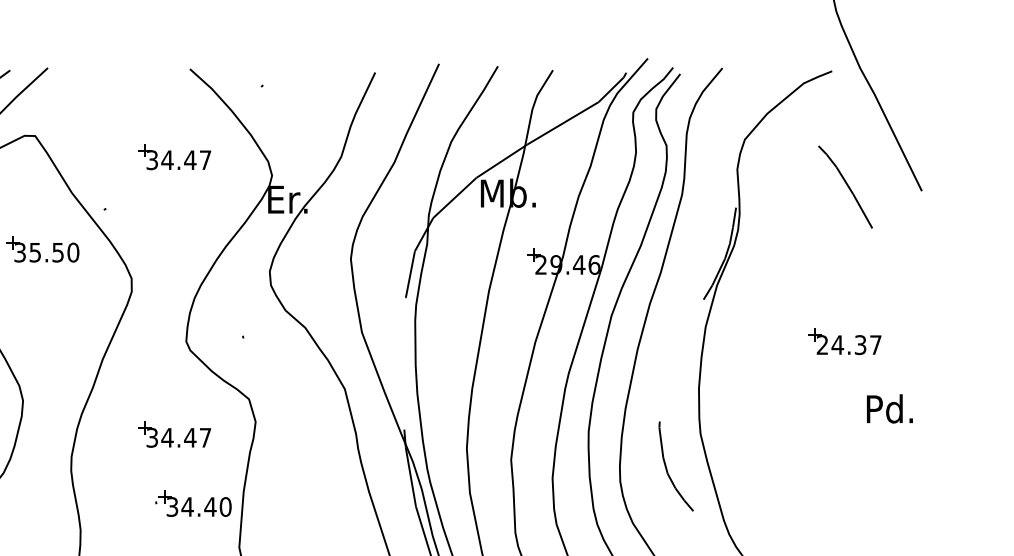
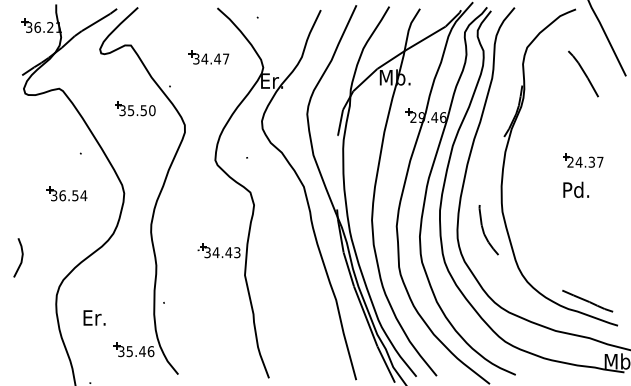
text: (890, 408) -> (576, 189), moved
part: (173, 435) -> (208, 212), removed
text: (225, 506) -> (237, 252), 34.40 -> 34.43

